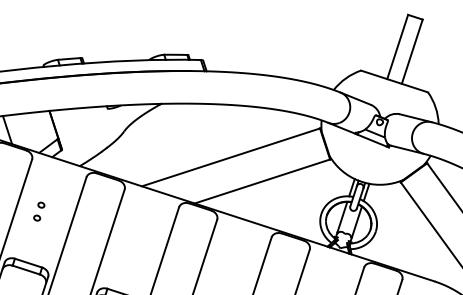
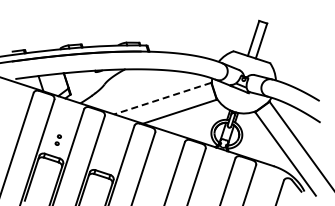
line: (230, 157) -> (162, 98), solid -> dashed
part: (37, 210) -> (57, 139), moved

